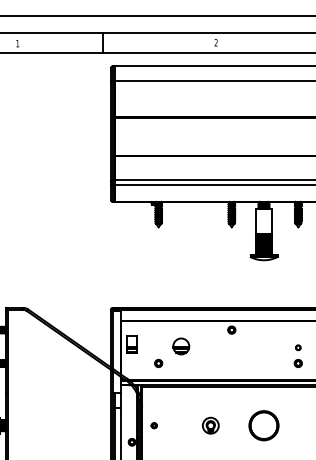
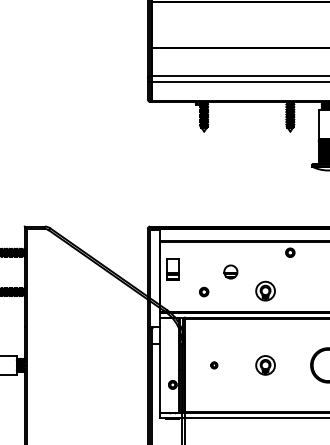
part: (181, 346) -> (231, 272), size x0.7
part: (210, 362) -> (265, 290), added
part: (153, 425) -> (213, 365), moved

